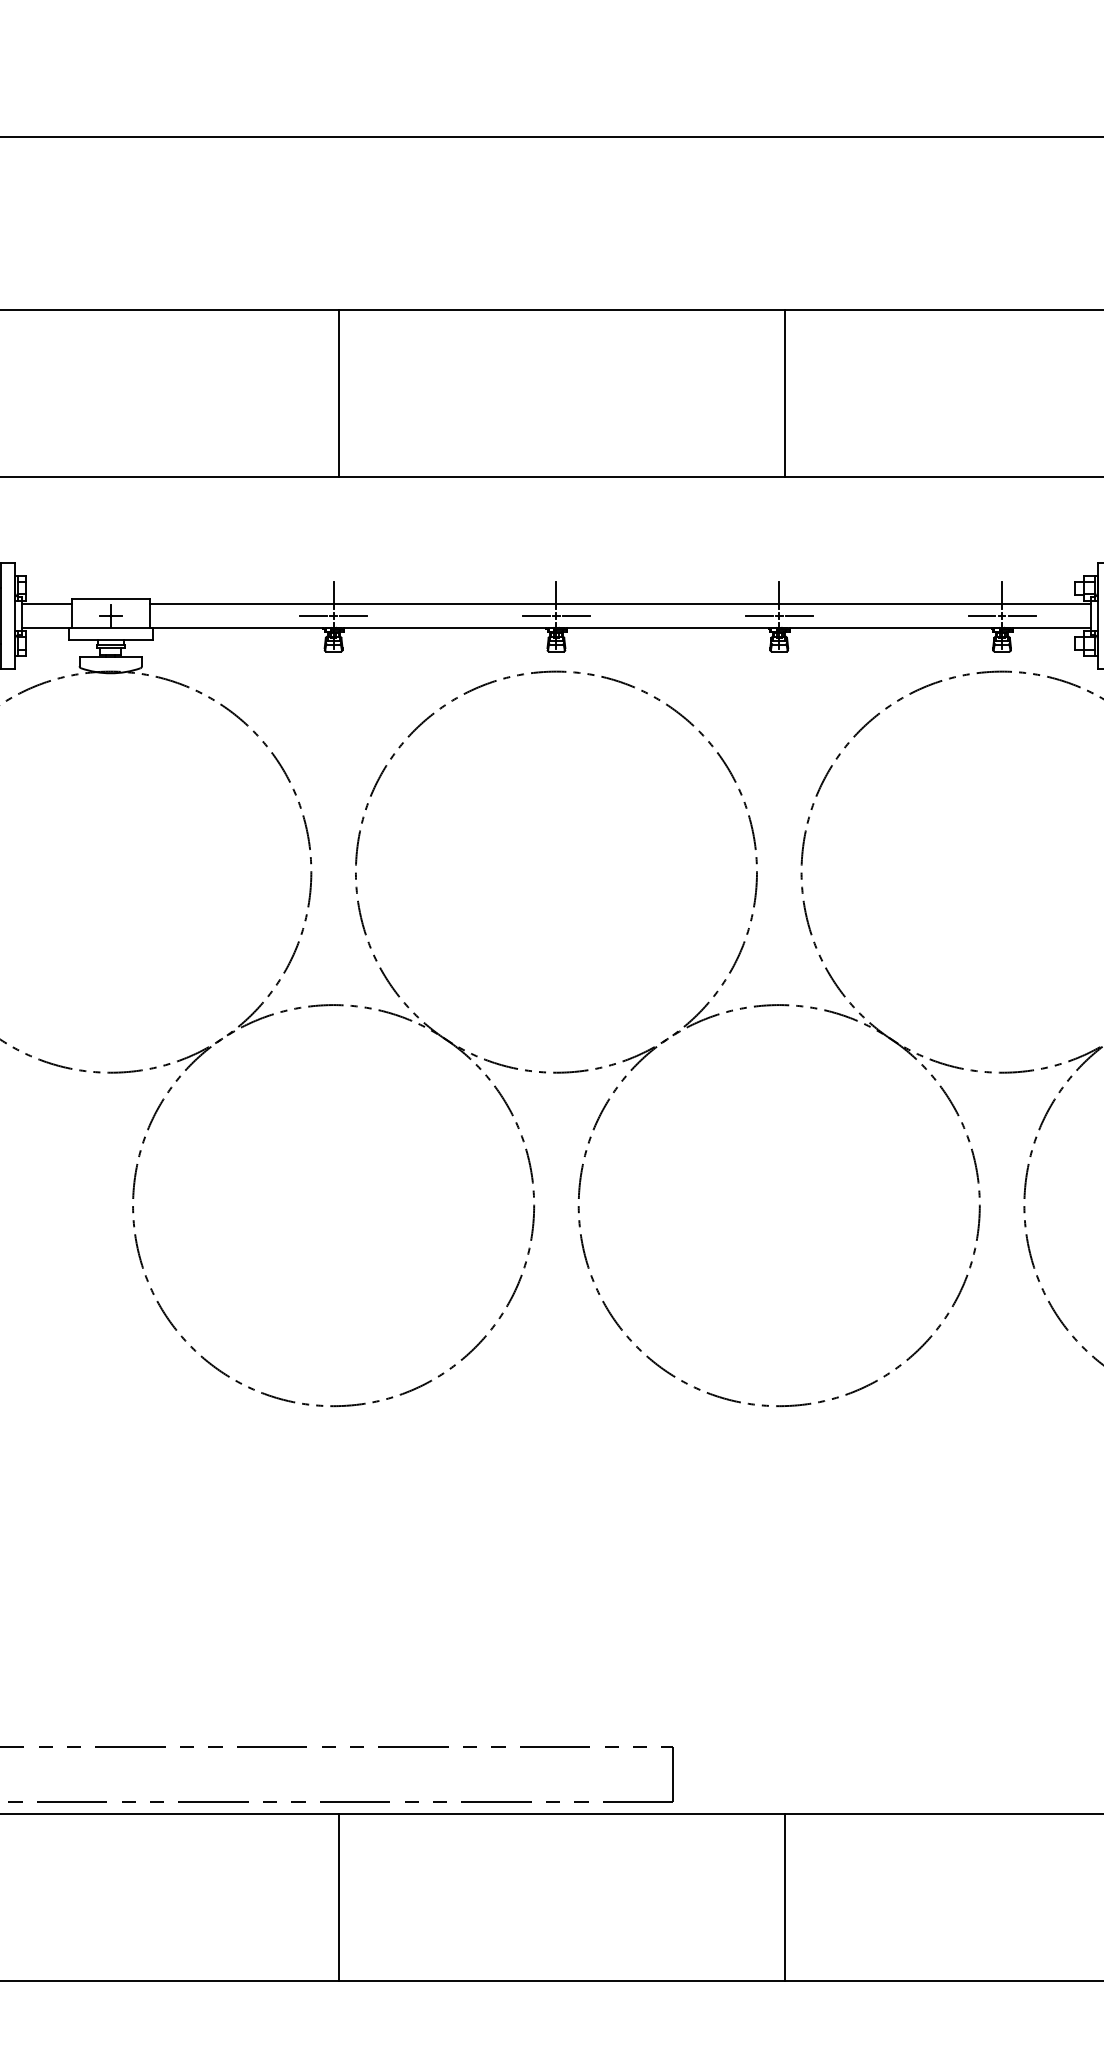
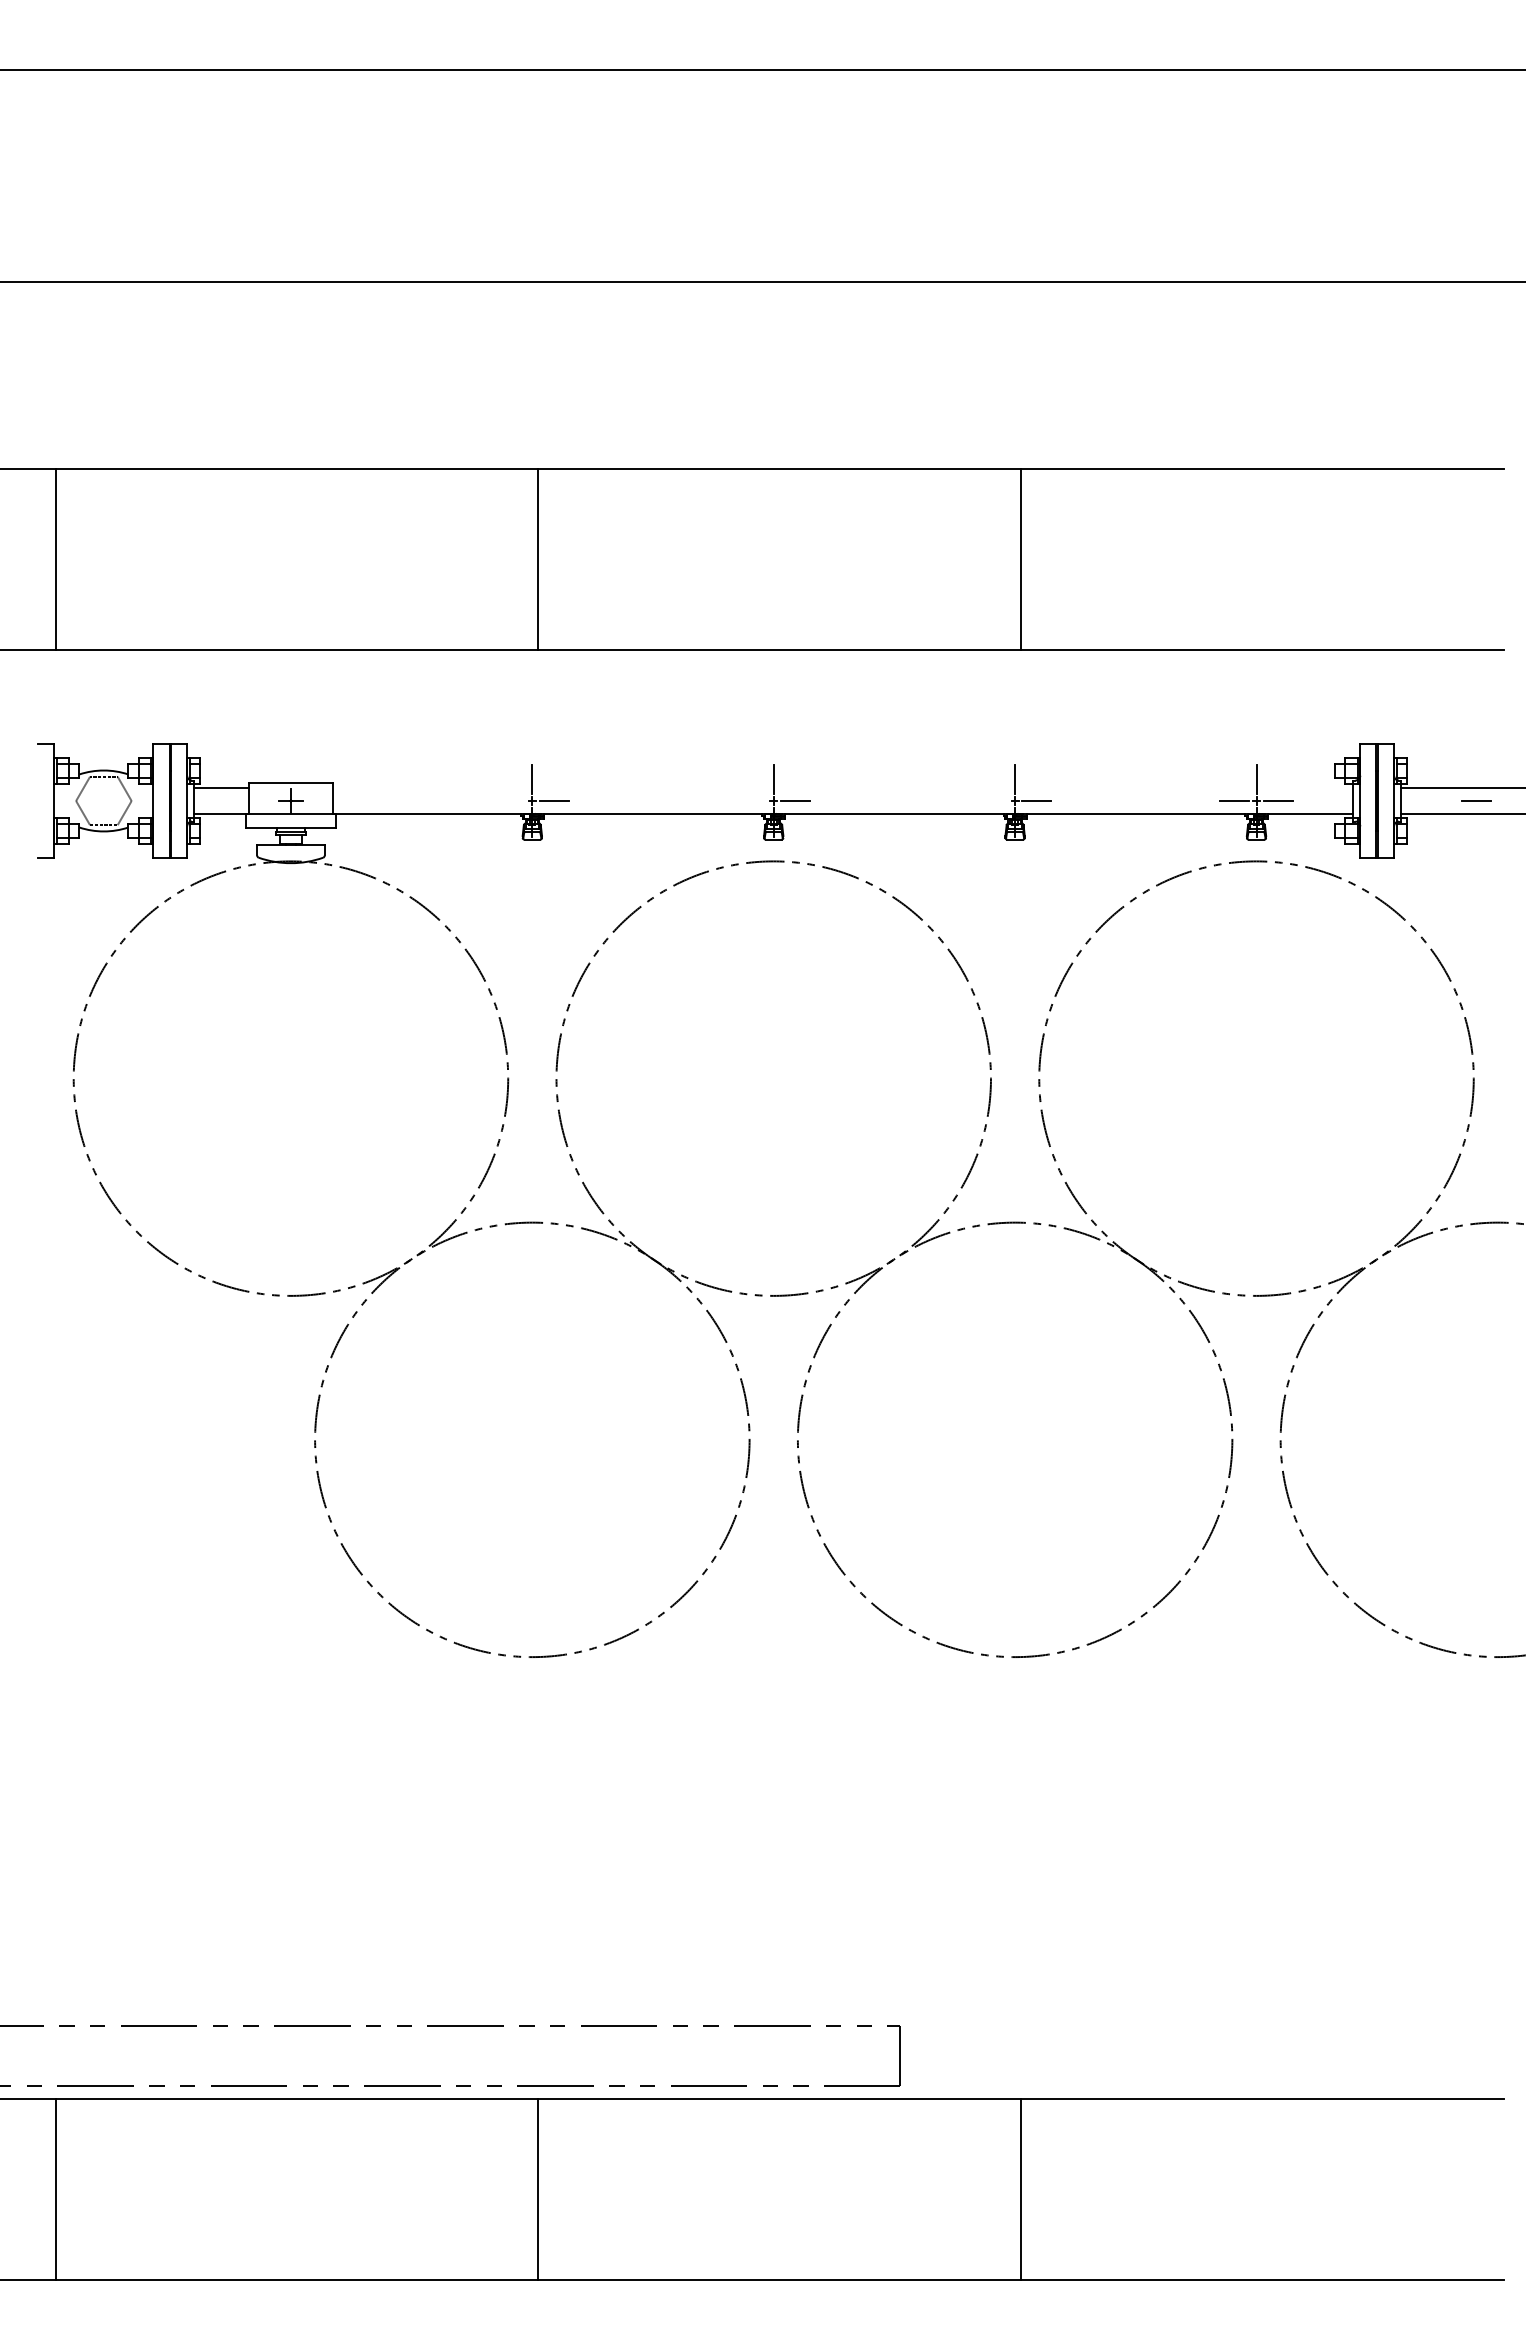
line: (620, 603) -> (843, 787), removed
line: (313, 616) -> (510, 801), removed
line: (535, 616) -> (751, 801), removed
line: (758, 616) -> (992, 801), removed

